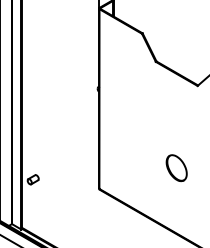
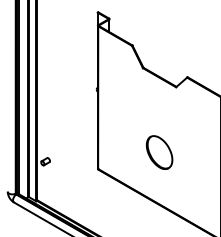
part: (176, 168) -> (159, 152), size x1.6

